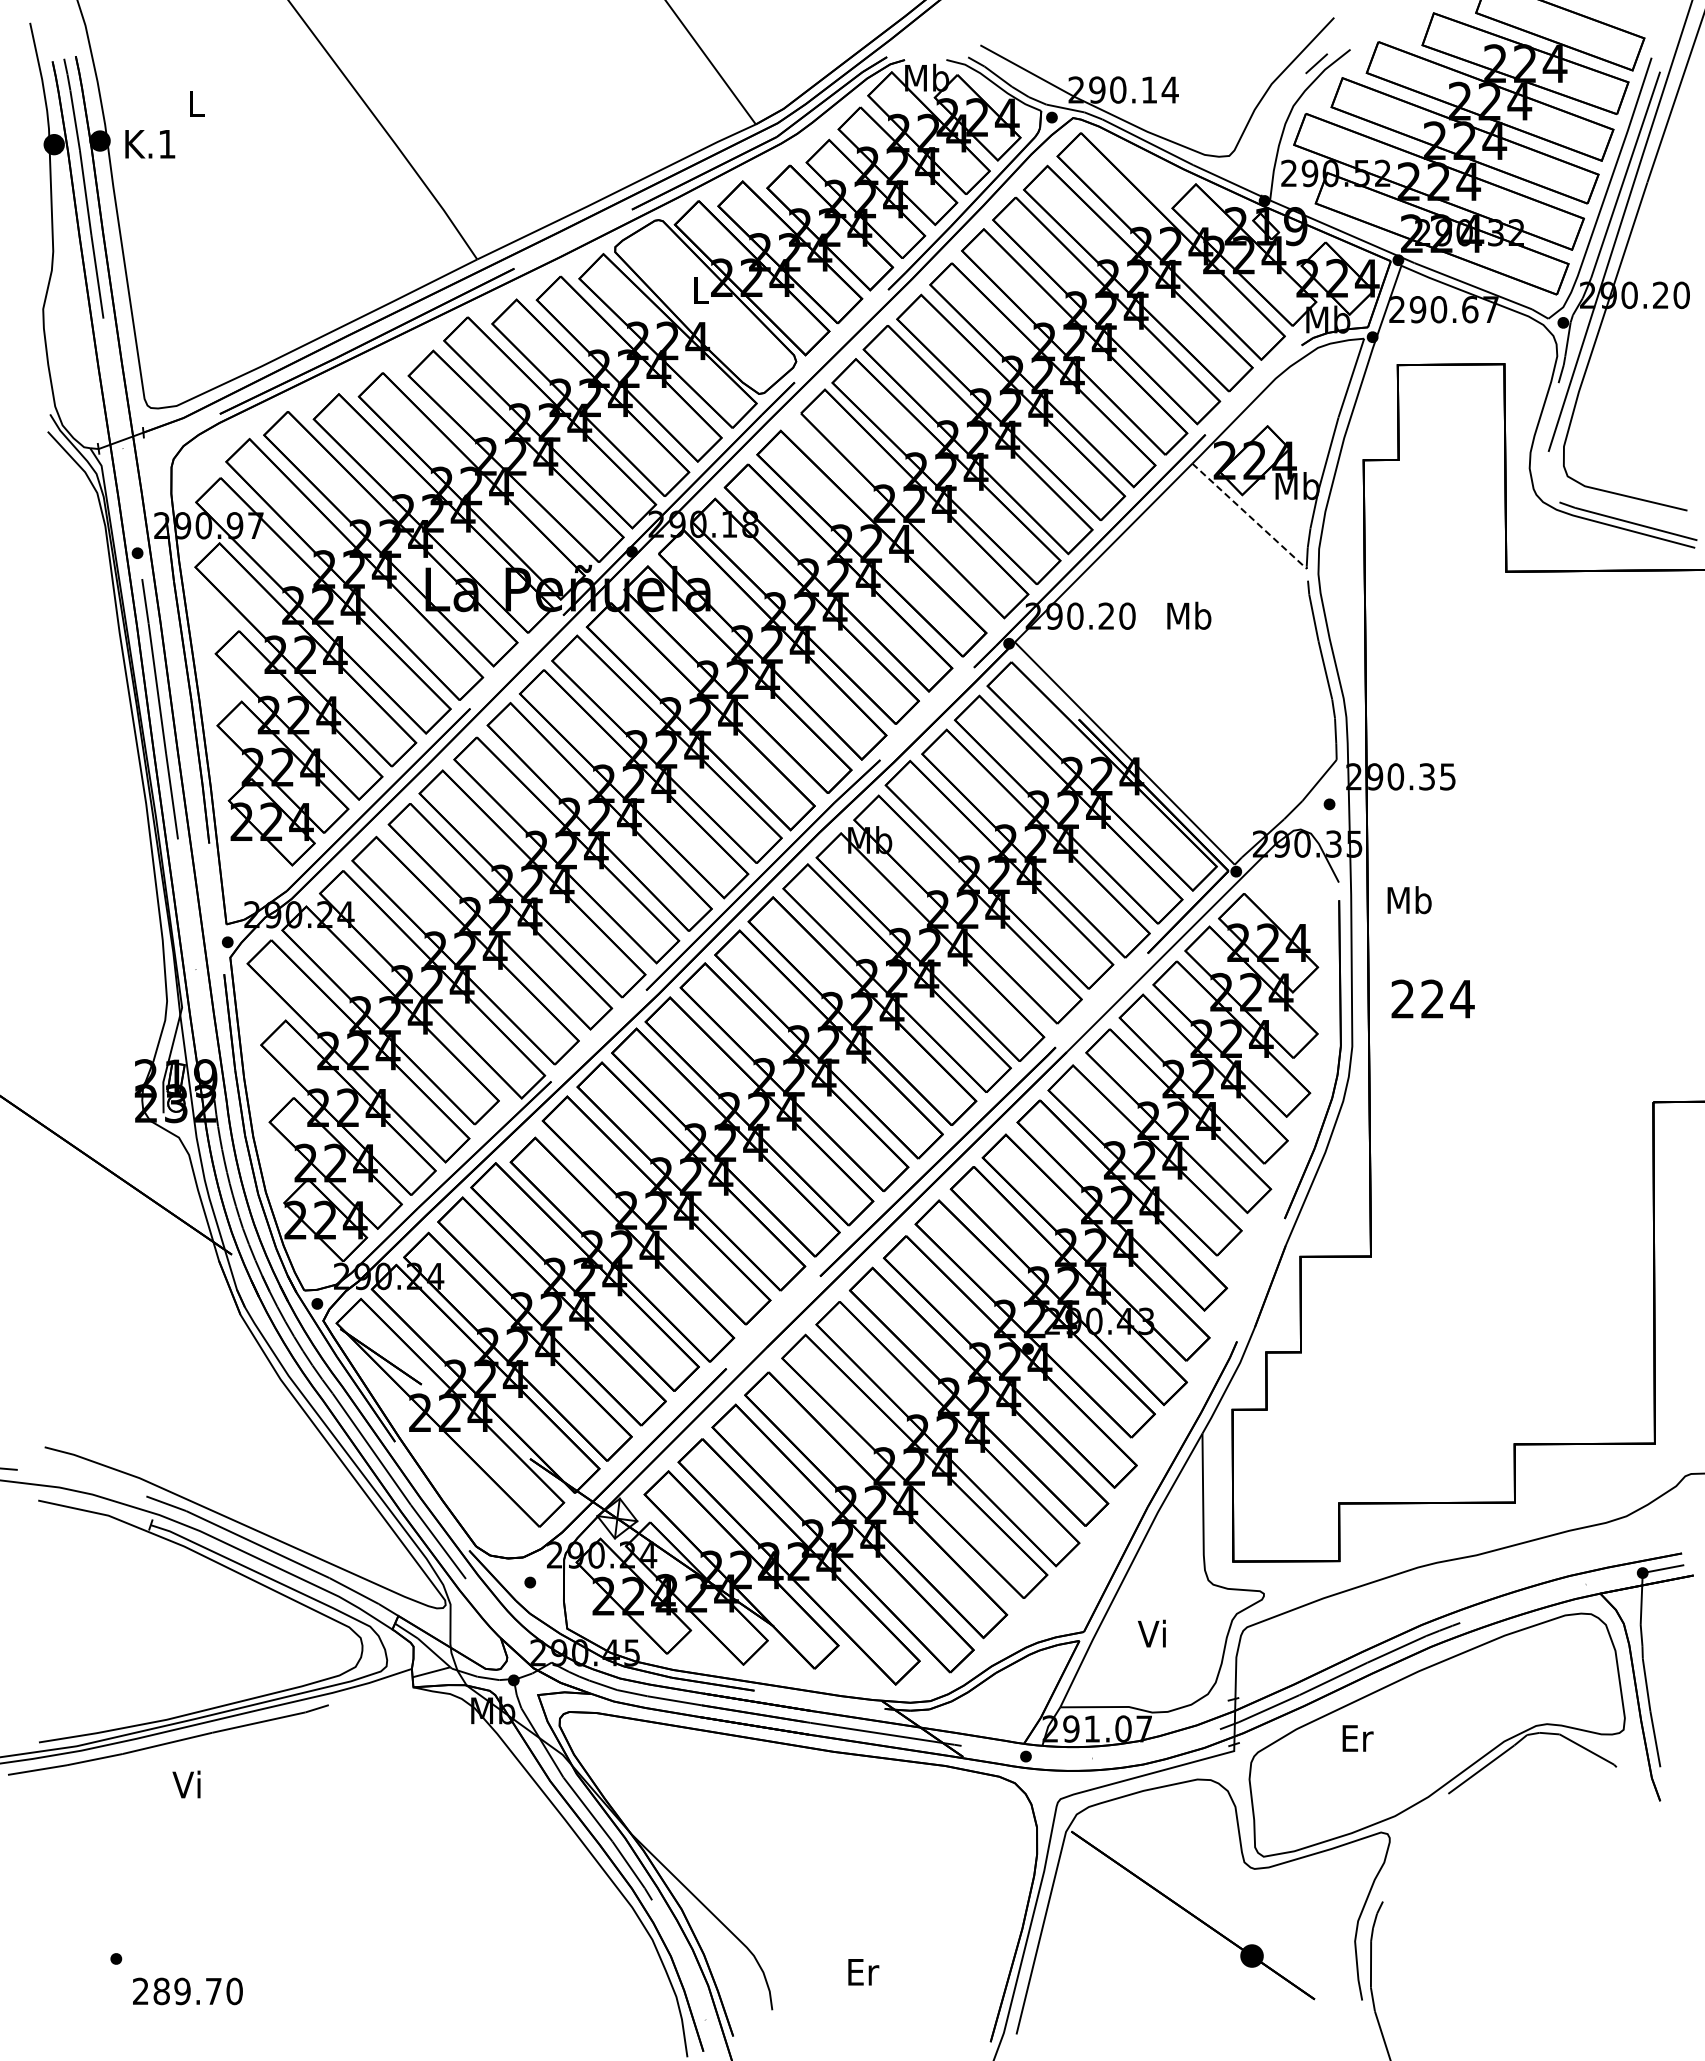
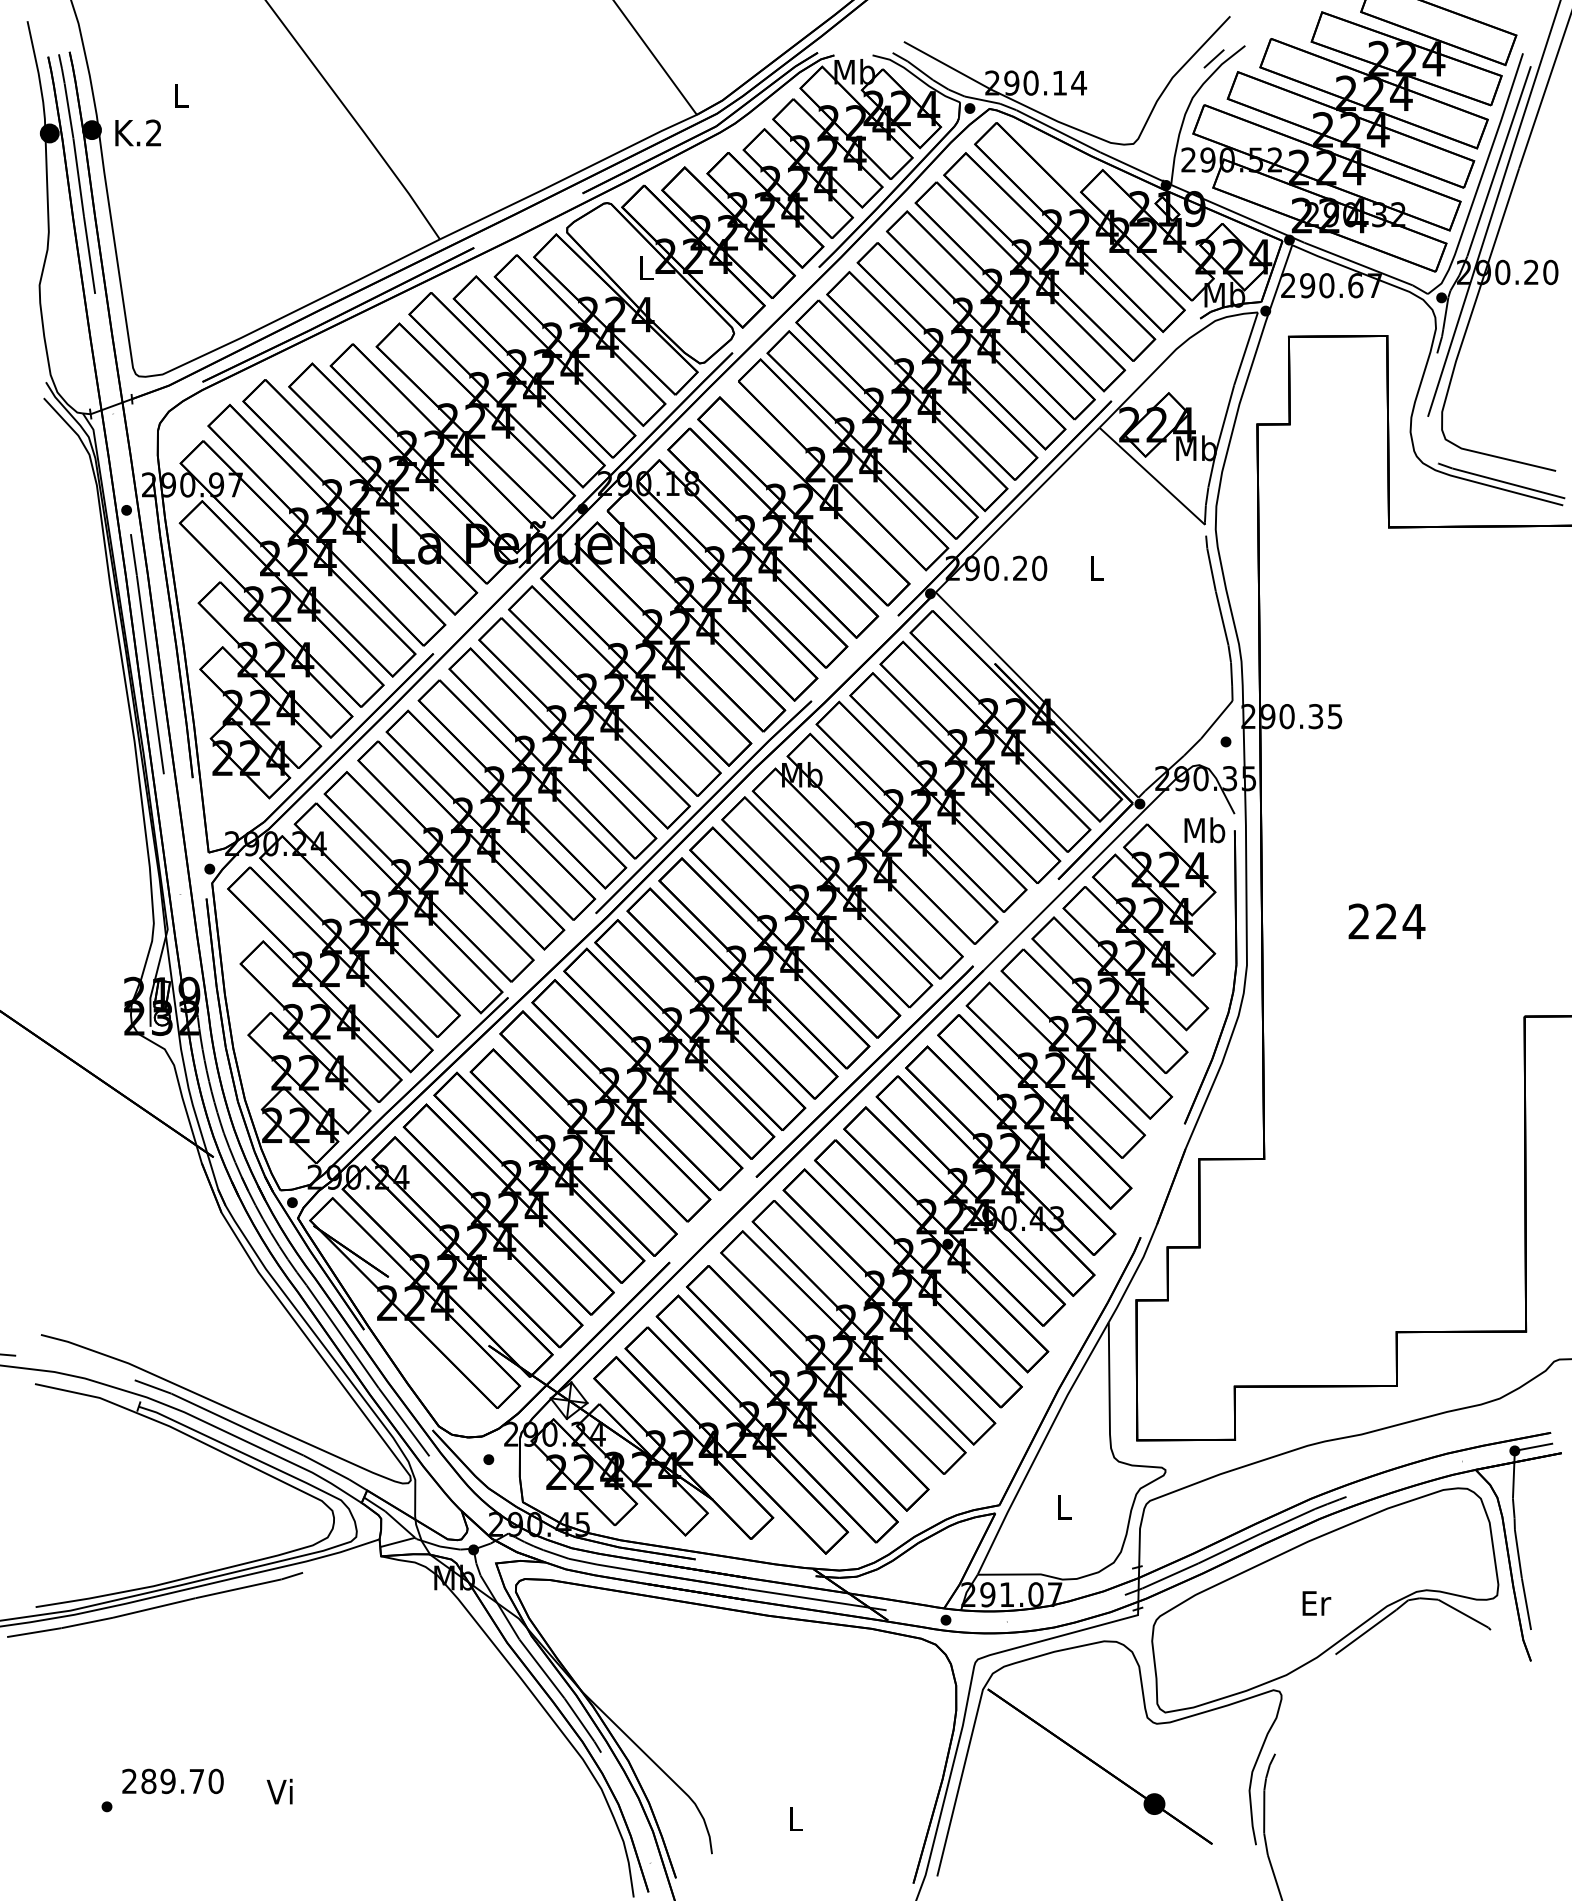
text: (166, 143) -> (153, 132), K.1 -> K.2
line: (1249, 516) -> (1152, 476), dashed -> solid
text: (1189, 615) -> (1096, 567), Mb -> L
text: (1409, 900) -> (1204, 830), moved
text: (1432, 998) -> (1386, 920), moved
text: (1151, 1633) -> (1061, 1506), Vi -> L
text: (1357, 1738) -> (1316, 1603), moved
text: (186, 1784) -> (279, 1791), moved
text: (863, 1972) -> (796, 1819), Er -> L
text: (187, 1991) -> (172, 1781), moved

